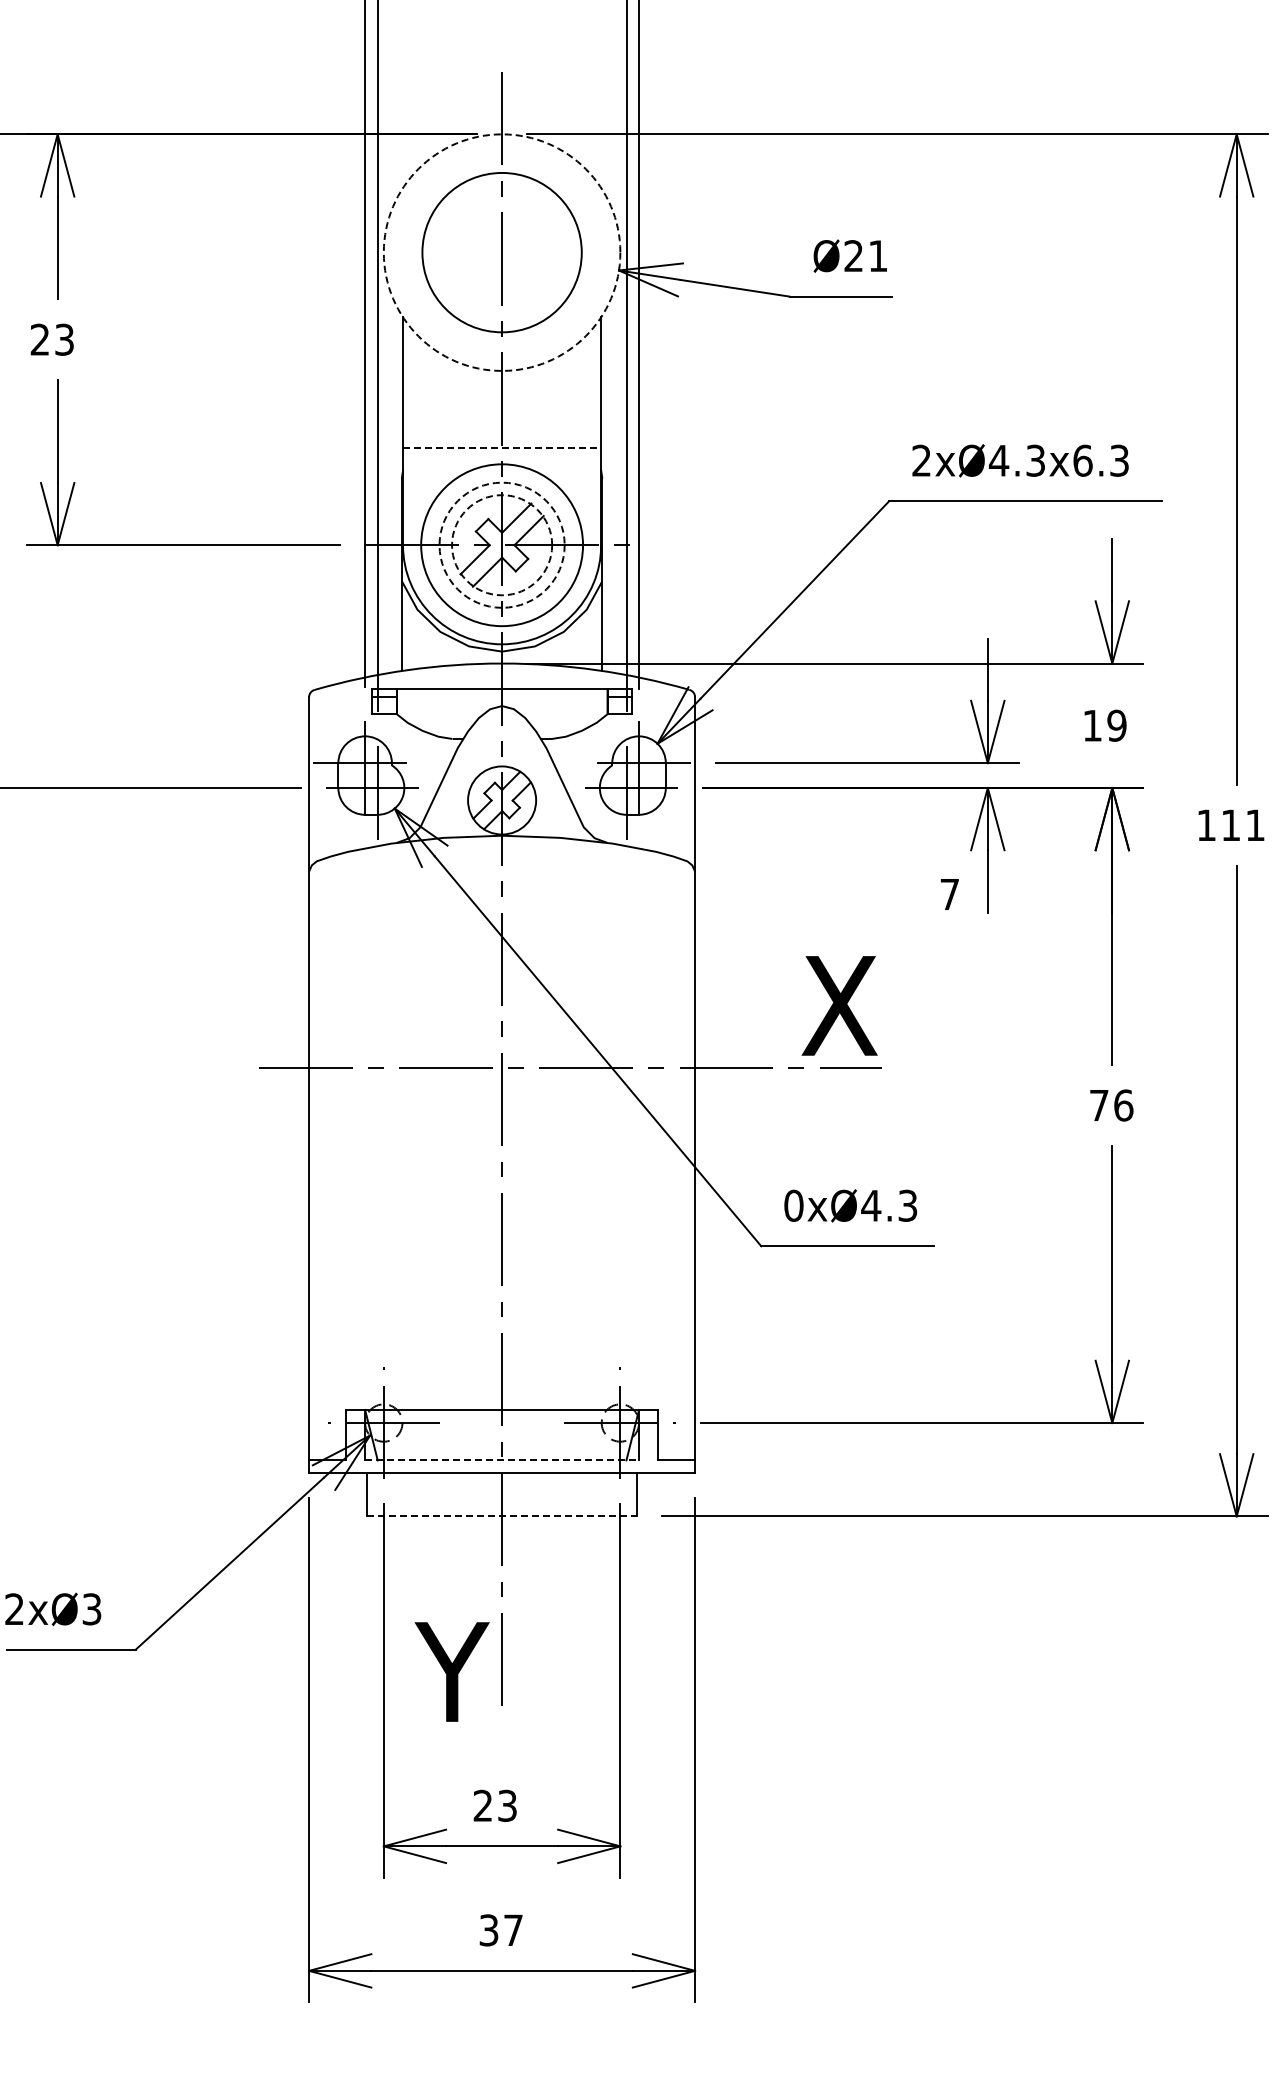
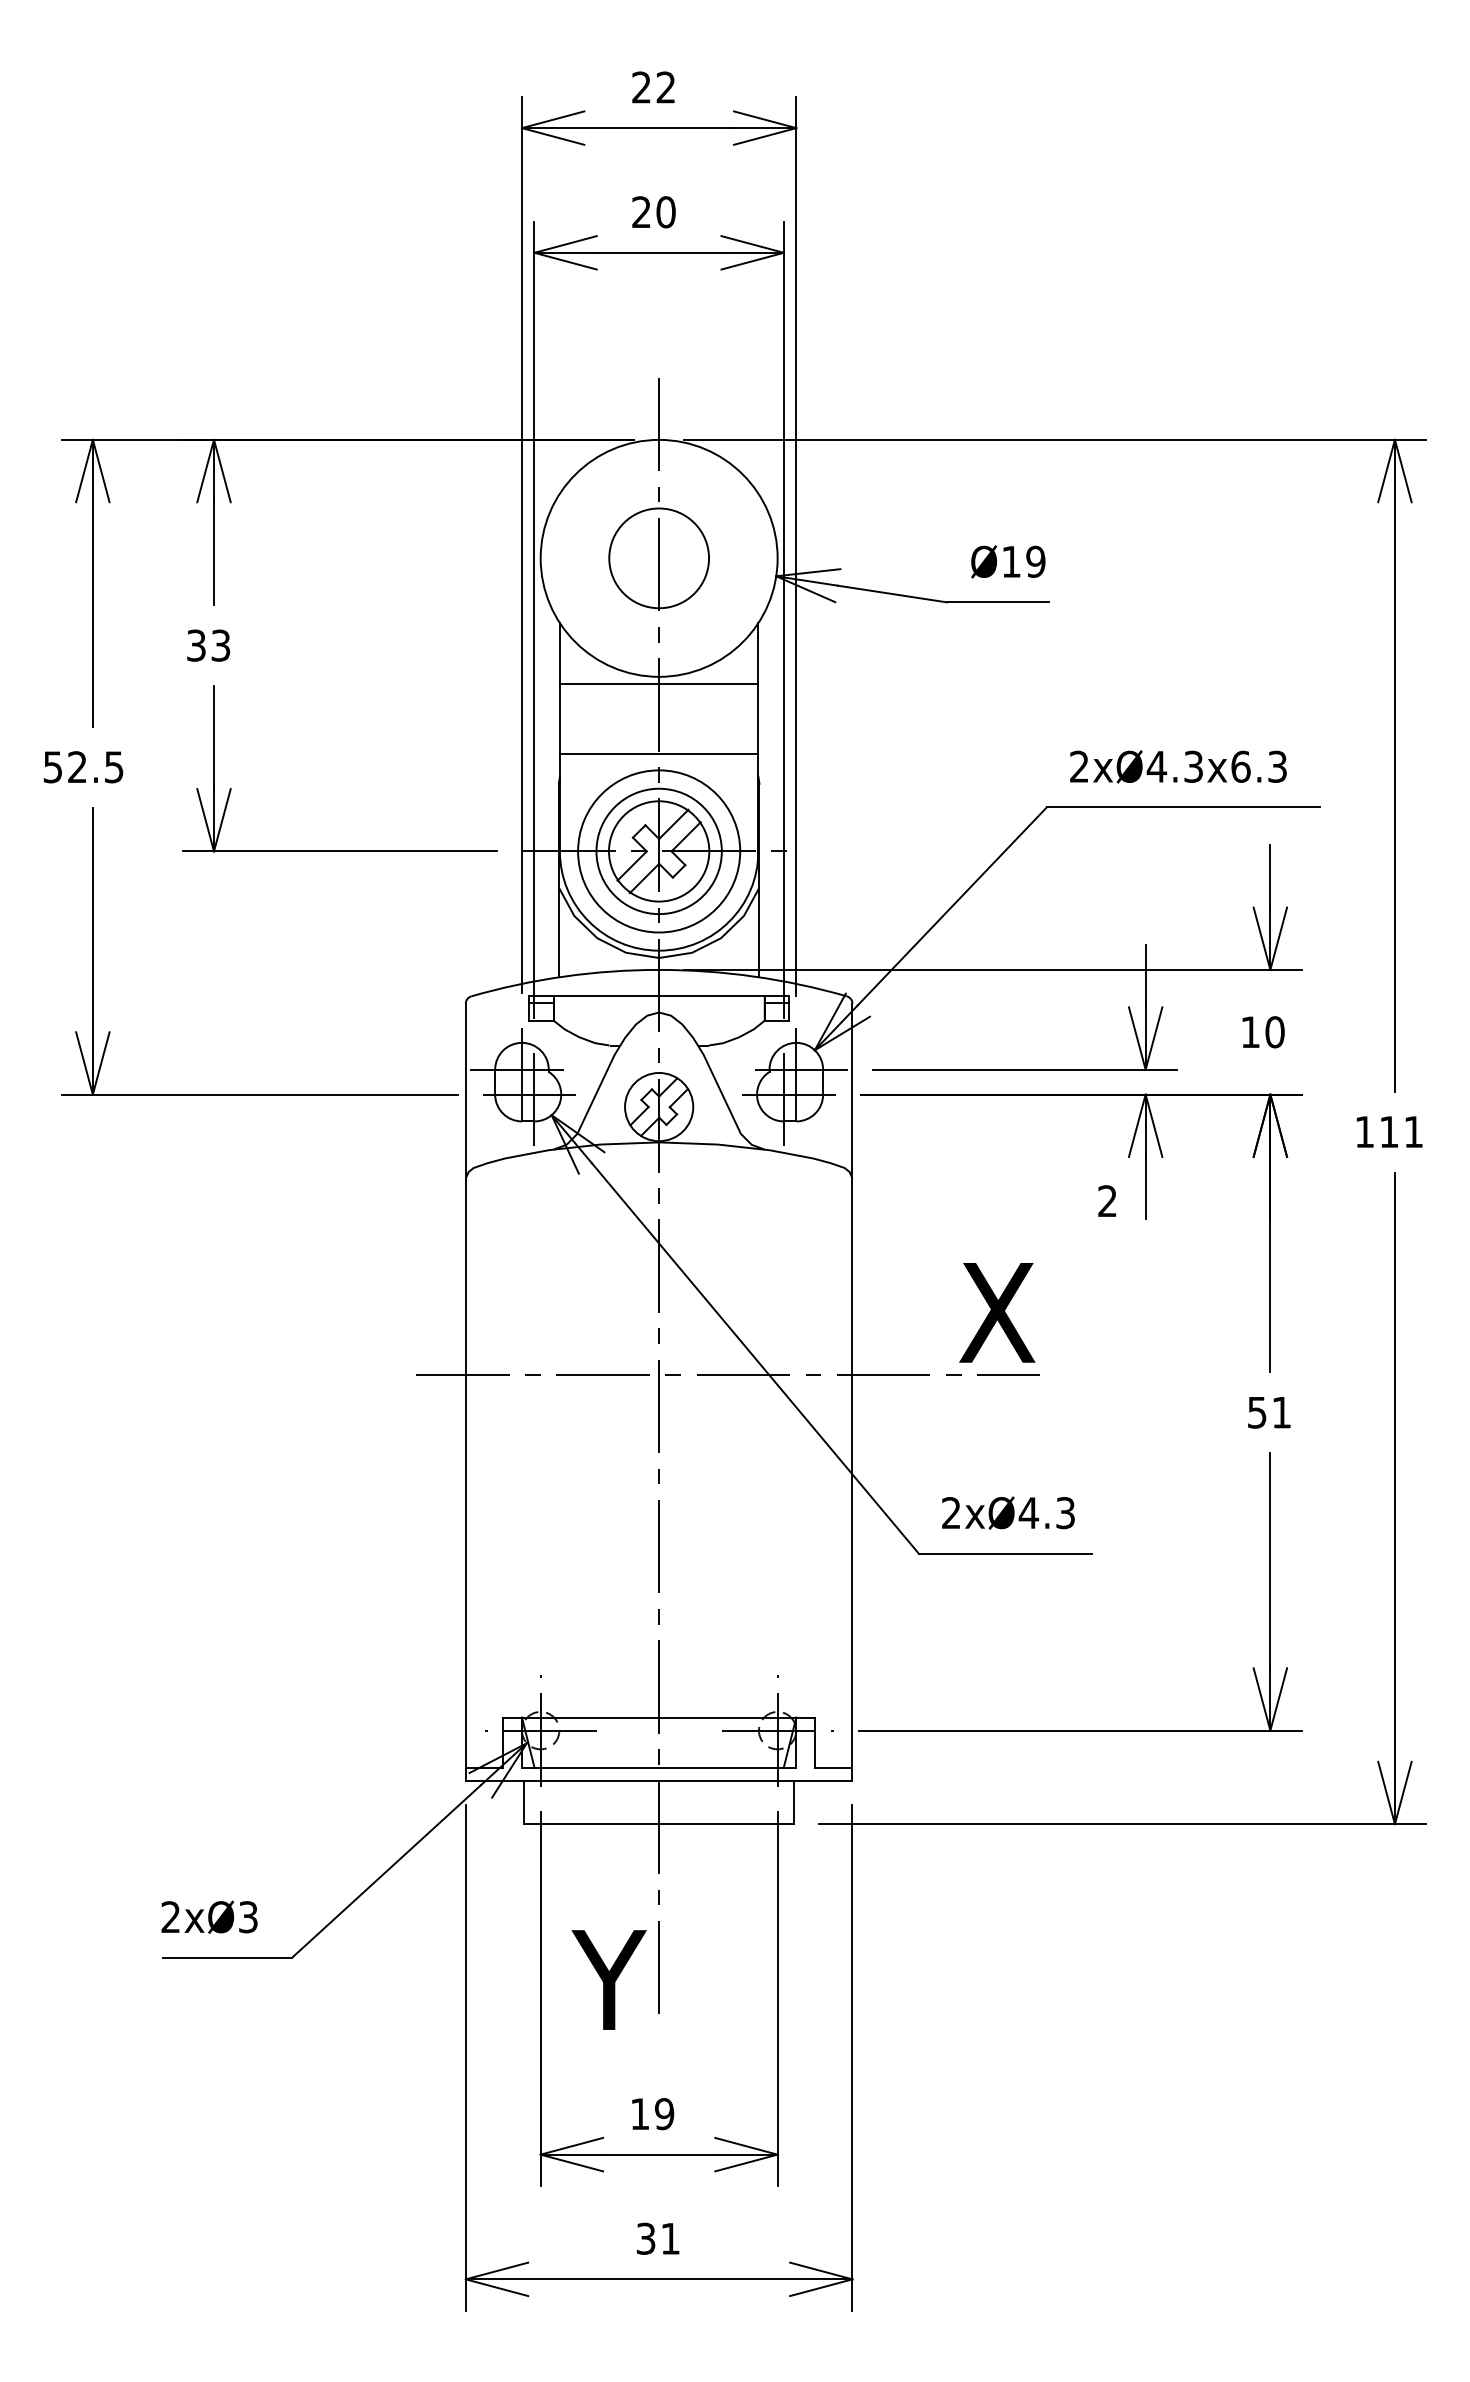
circle: (501, 251) -> (658, 557), dashed -> solid
circle: (502, 252) -> (659, 558), size x0.62
text: (865, 255) -> (1023, 561), Ø21 -> Ø19
text: (40, 339) -> (196, 645), 23 -> 33
line: (501, 378) -> (658, 684), added
line: (502, 447) -> (659, 753), dashed -> solid
circle: (501, 545) -> (658, 851), dashed -> solid
circle: (502, 545) -> (659, 851), dashed -> solid
text: (1116, 726) -> (1274, 1032), 19 -> 10
text: (949, 893) -> (1107, 1200), 7 -> 2
text: (1111, 1105) -> (1269, 1412), 76 -> 51
text: (793, 1206) -> (951, 1513), 0xØ4.3 -> 2xØ4.3
line: (502, 1460) -> (659, 1768), dashed -> solid
line: (502, 1516) -> (659, 1824), dashed -> solid
text: (495, 1806) -> (652, 2114), 23 -> 19
text: (513, 1930) -> (670, 2238), 37 -> 31

